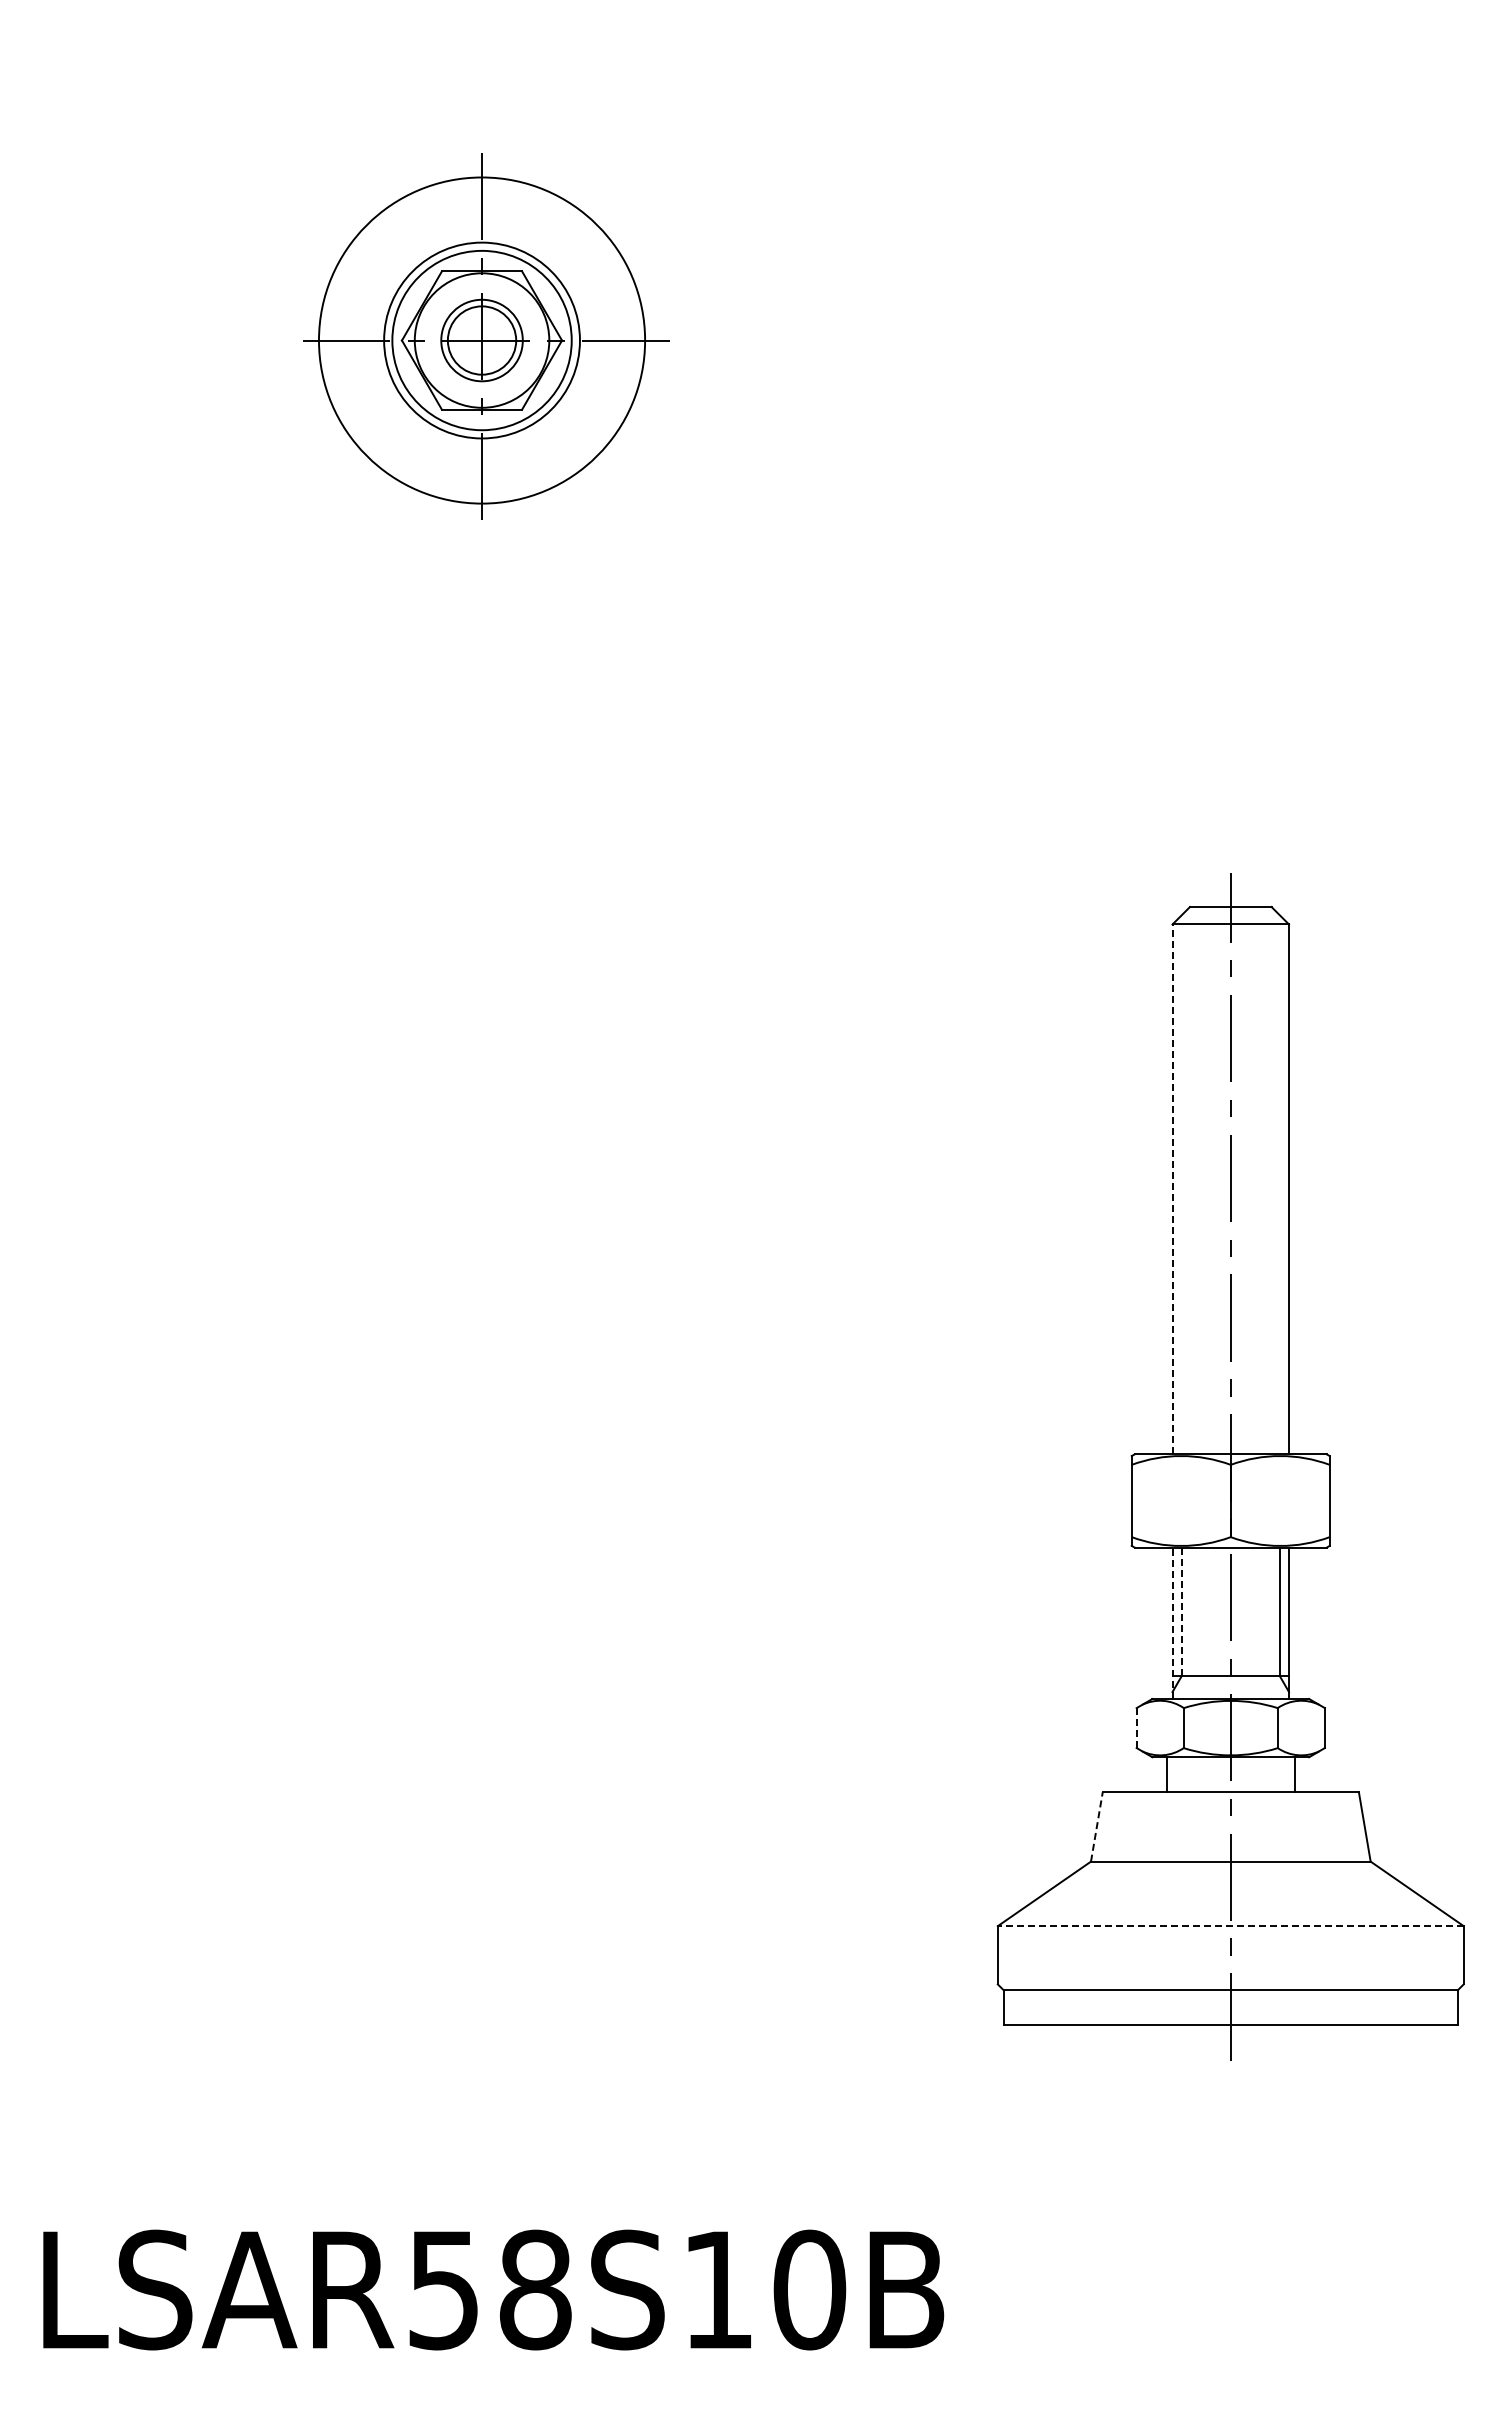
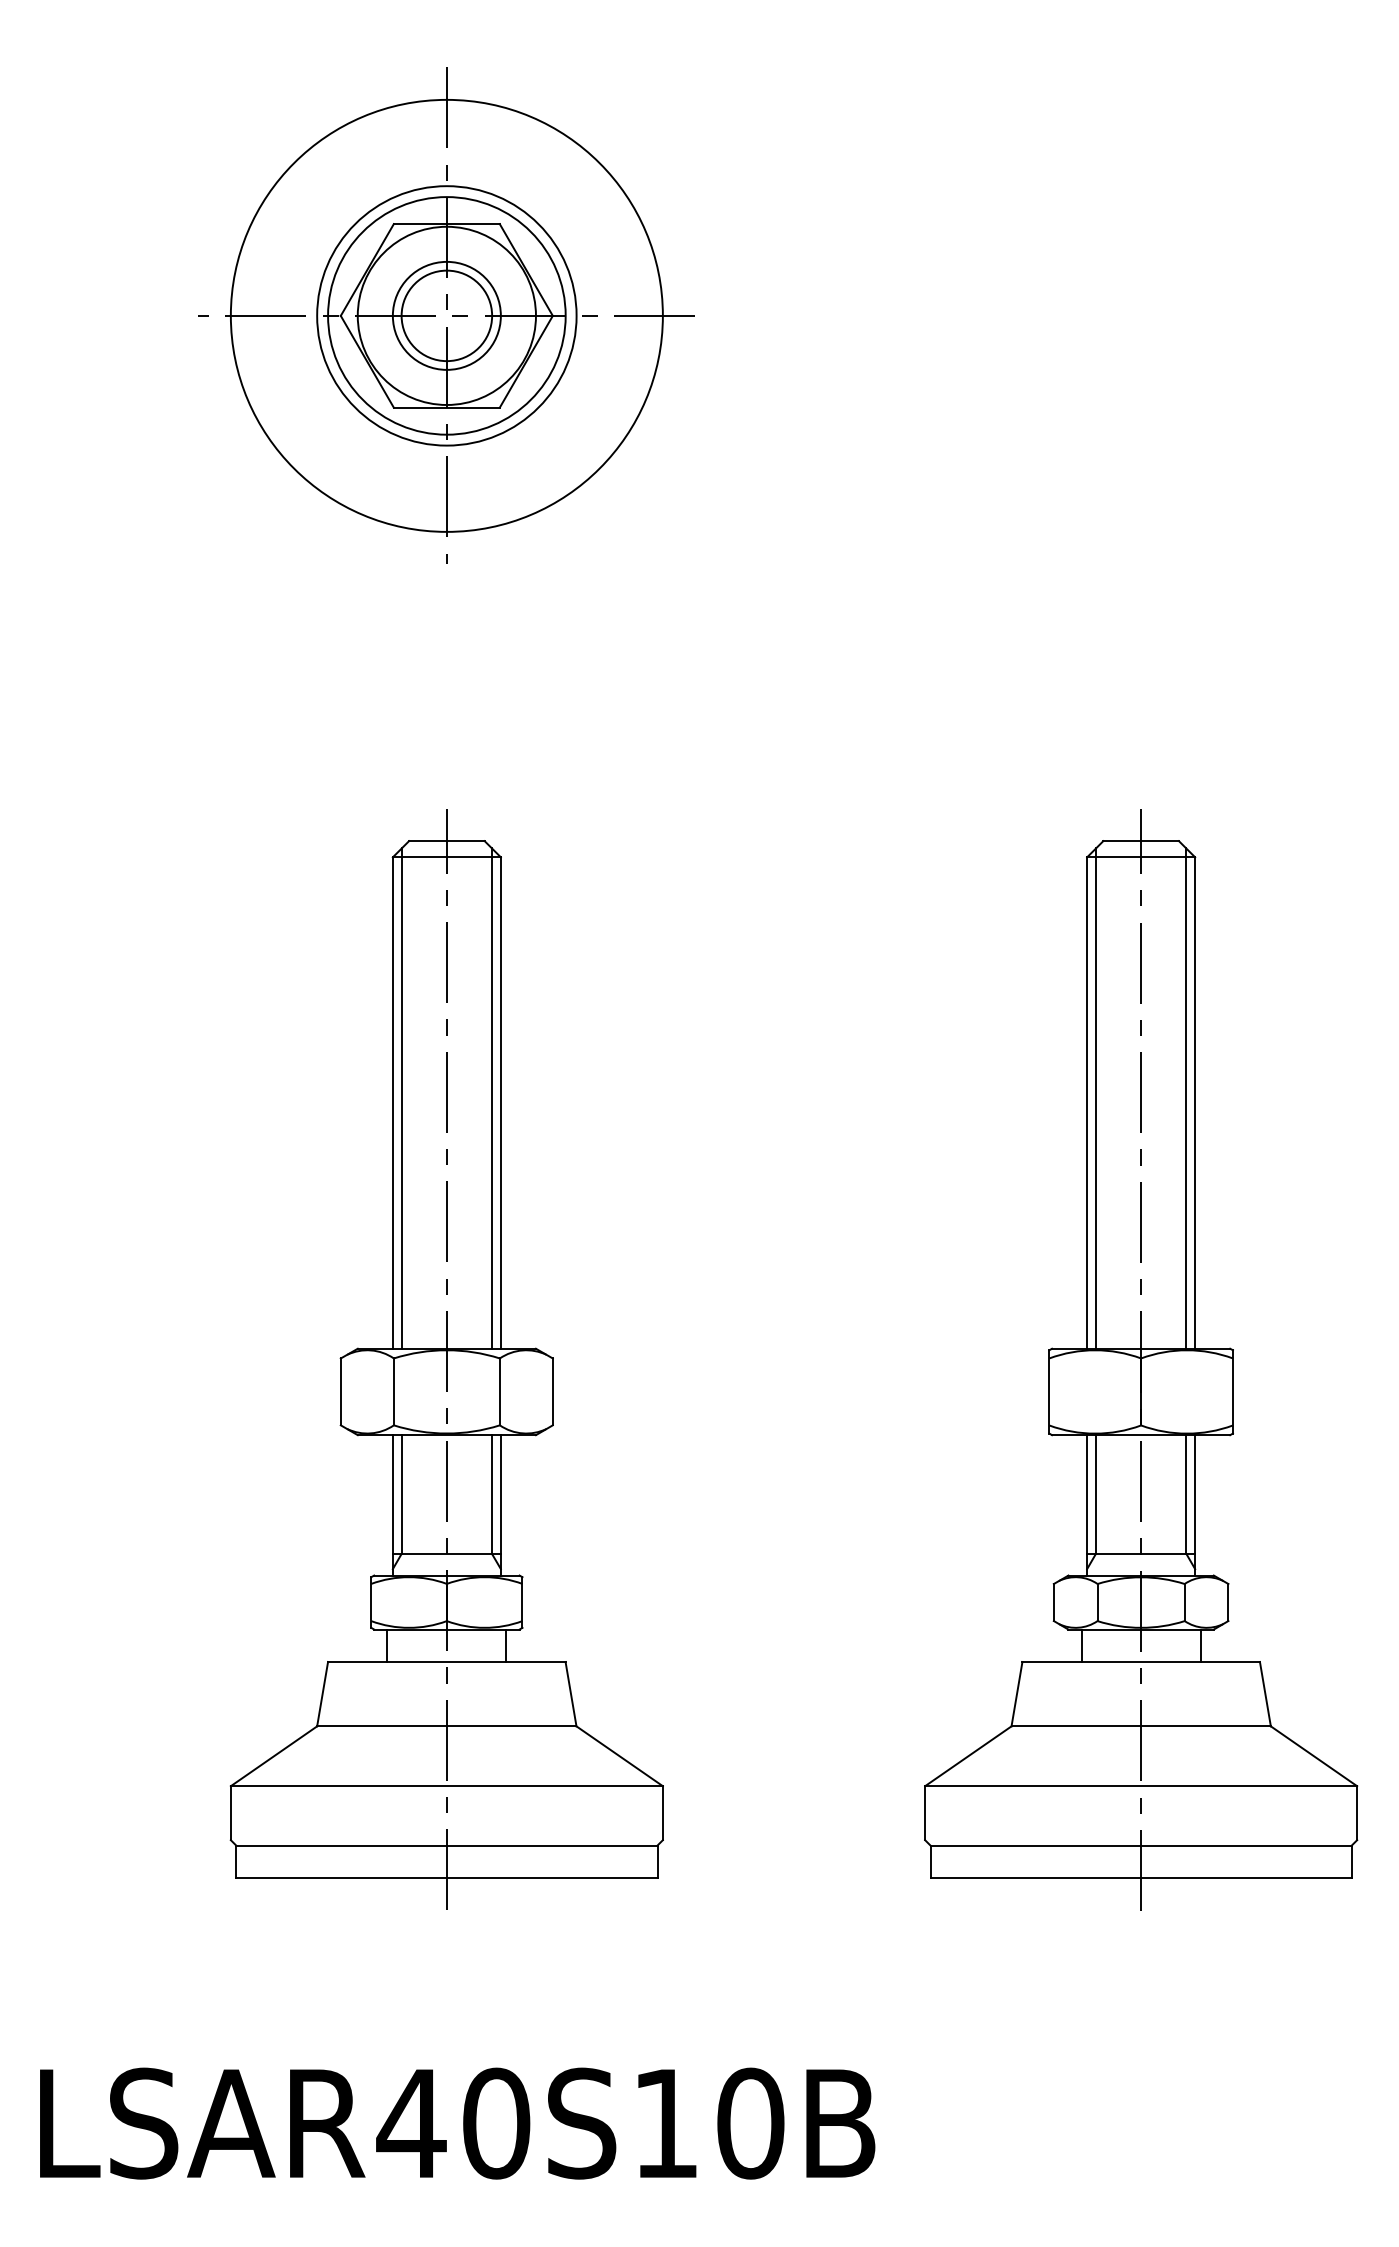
part: (481, 340) -> (446, 315), size x1.43
line: (1181, 1184) -> (1095, 1098), added
line: (1279, 1184) -> (1186, 1098), added
line: (1172, 1189) -> (1087, 1103), dashed -> solid
part: (482, 1465) -> (447, 1359), added
line: (1181, 1611) -> (1095, 1494), dashed -> solid
line: (1172, 1623) -> (1087, 1505), dashed -> solid
line: (1136, 1728) -> (1053, 1602), dashed -> solid
line: (1096, 1826) -> (1016, 1693), dashed -> solid
line: (1230, 1926) -> (1140, 1786), dashed -> solid
text: (488, 2289) -> (452, 2123), LSAR58S10B -> LSAR40S10B

